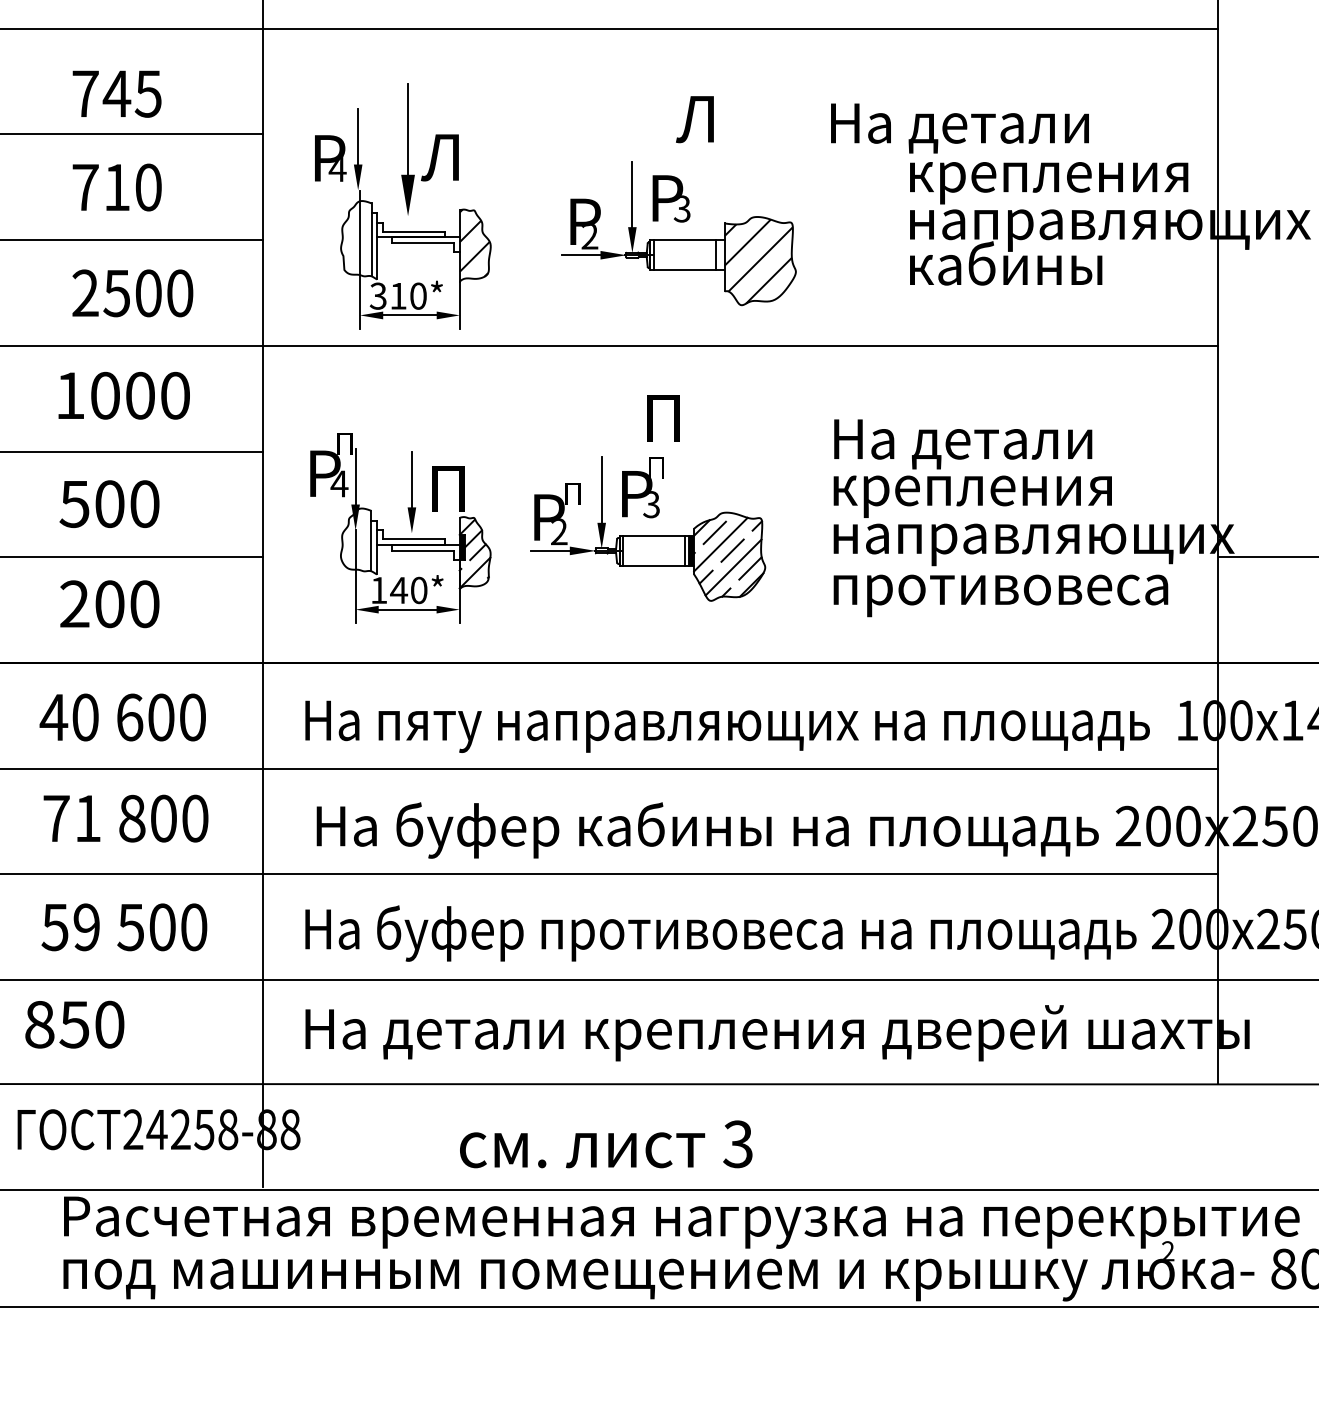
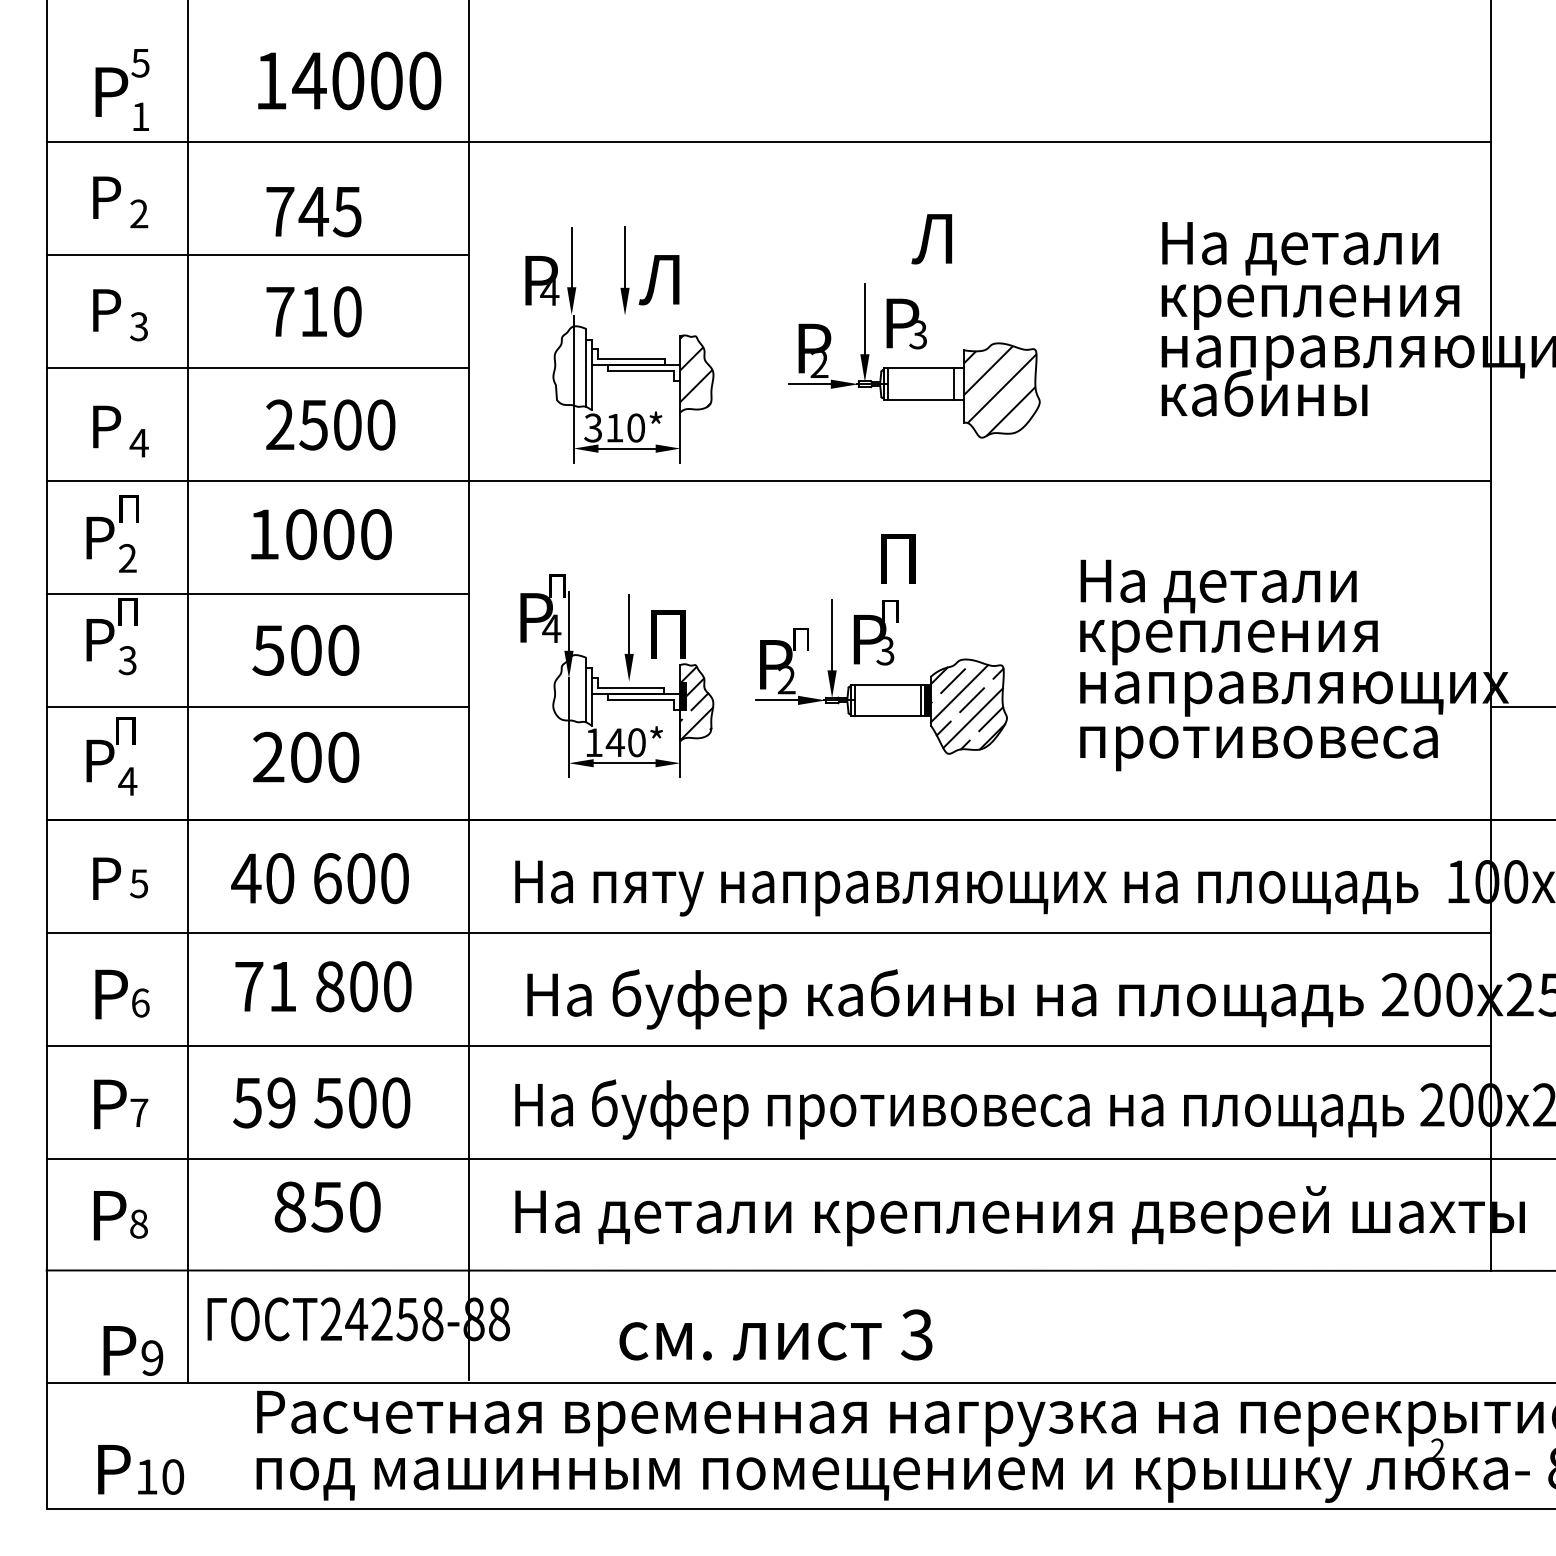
text: (960, 128) -> (1300, 248), moved
part: (407, 148) -> (624, 270), size x0.62
text: (74, 1024) -> (327, 1206), moved
text: (605, 1143) -> (775, 1334), moved

